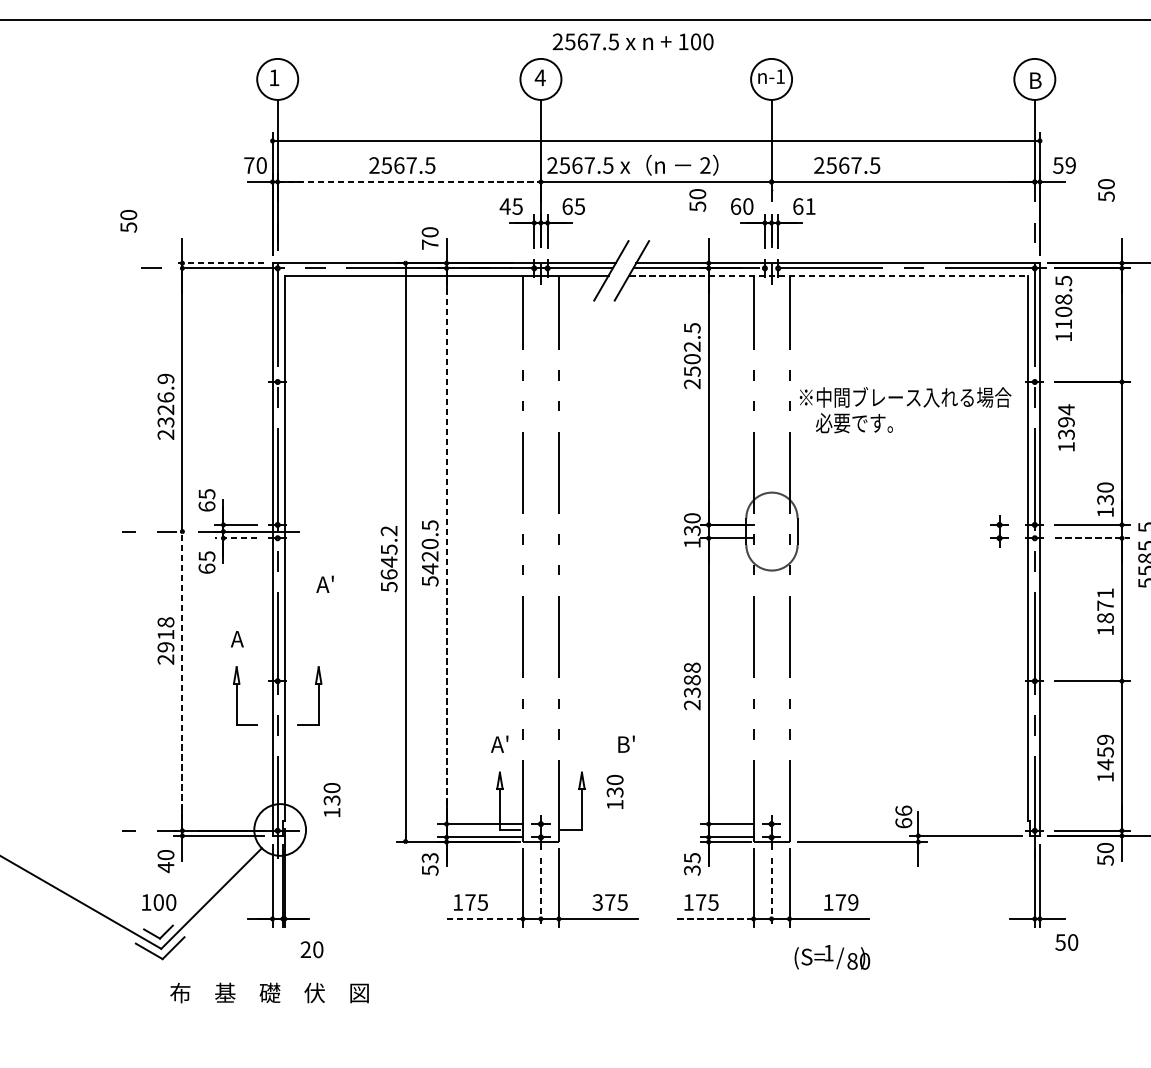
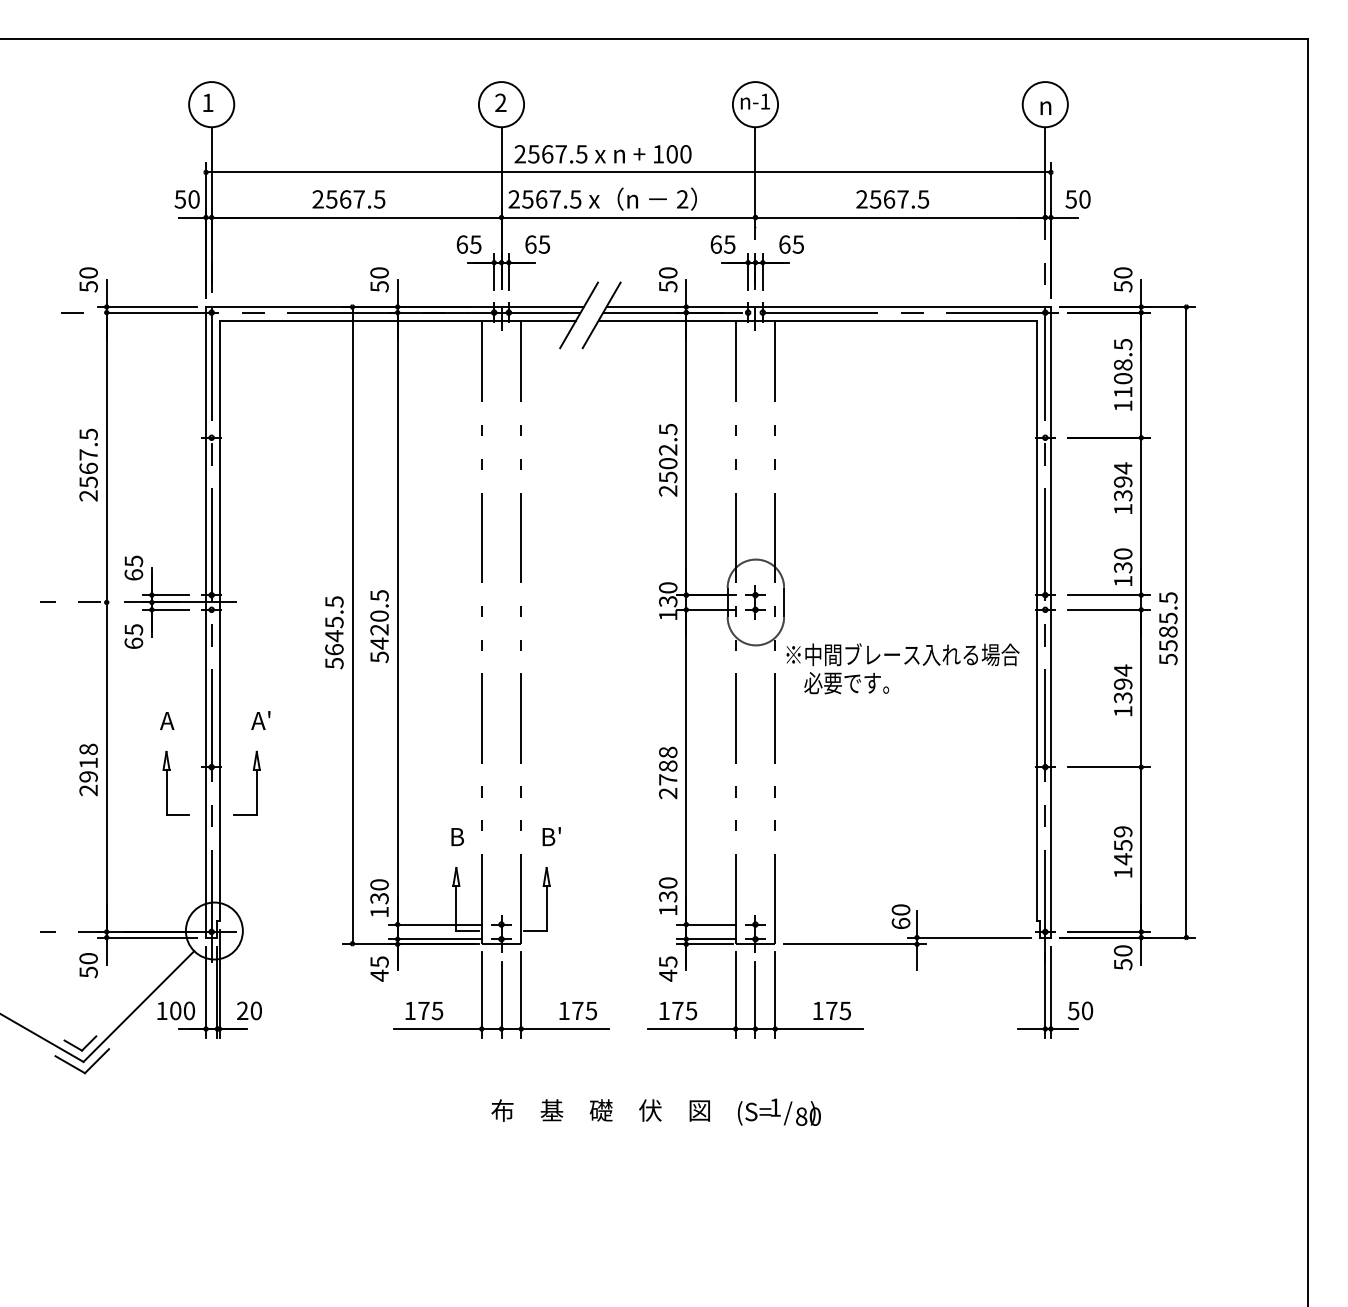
text: (632, 42) -> (602, 154), moved
text: (540, 77) -> (500, 102), 4 -> 2
text: (1035, 80) -> (1046, 105), B -> n
text: (249, 165) -> (180, 199), 70 -> 50
text: (846, 165) -> (892, 199), moved
text: (1070, 165) -> (1084, 199), 59 -> 50
line: (409, 181) -> (356, 217), dashed -> solid
text: (1106, 190) -> (1123, 279), moved
text: (698, 200) -> (668, 279), moved
text: (505, 206) -> (462, 244), 45 -> 65
text: (747, 206) -> (729, 244), 60 -> 65
text: (809, 206) -> (797, 244), 61 -> 65
text: (128, 220) -> (88, 279), moved
text: (430, 244) -> (379, 286), 70 -> 50
line: (219, 263) -> (147, 307), dashed -> solid
line: (828, 275) -> (818, 320), dashed -> solid
text: (1064, 308) -> (1123, 374), moved
text: (692, 356) -> (668, 460), moved
text: (165, 399) -> (88, 457), 2326.9 -> 2567.5
text: (905, 409) -> (902, 668), moved
text: (1066, 427) -> (1123, 487), moved
text: (389, 530) -> (334, 601), 5645.2 -> 5645.5
part: (999, 531) -> (755, 602), moved
line: (235, 537) -> (165, 609), dashed -> solid
line: (1093, 537) -> (1109, 609), dashed -> solid
line: (446, 546) -> (397, 618), dashed -> solid
text: (324, 584) -> (260, 720), moved
text: (1105, 605) -> (1123, 683), 1871 -> 1394
text: (165, 640) -> (88, 769), moved
line: (182, 681) -> (106, 767), dashed -> solid
text: (692, 692) -> (668, 779), 2388 -> 2788
text: (499, 744) -> (455, 836), A' -> B
text: (626, 744) -> (551, 836), moved
text: (615, 791) -> (668, 895), moved
text: (332, 799) -> (379, 897), moved
text: (903, 810) -> (900, 909), 66 -> 60
text: (430, 864) -> (379, 968), 53 -> 45
text: (165, 867) -> (88, 972), 40 -> 50
text: (692, 870) -> (668, 975), 35 -> 45
line: (540, 893) -> (501, 1000), dashed -> solid
line: (771, 893) -> (755, 1000), dashed -> solid
text: (158, 902) -> (175, 1010), moved
text: (597, 902) -> (563, 1010), 375 -> 175
text: (852, 902) -> (844, 1010), 179 -> 175
line: (483, 919) -> (438, 1029), dashed -> solid
line: (714, 919) -> (692, 1029), dashed -> solid
text: (1066, 942) -> (1080, 1010), moved
text: (312, 949) -> (249, 1010), moved
text: (832, 956) -> (779, 1111), moved
text: (269, 992) -> (600, 1110), moved

